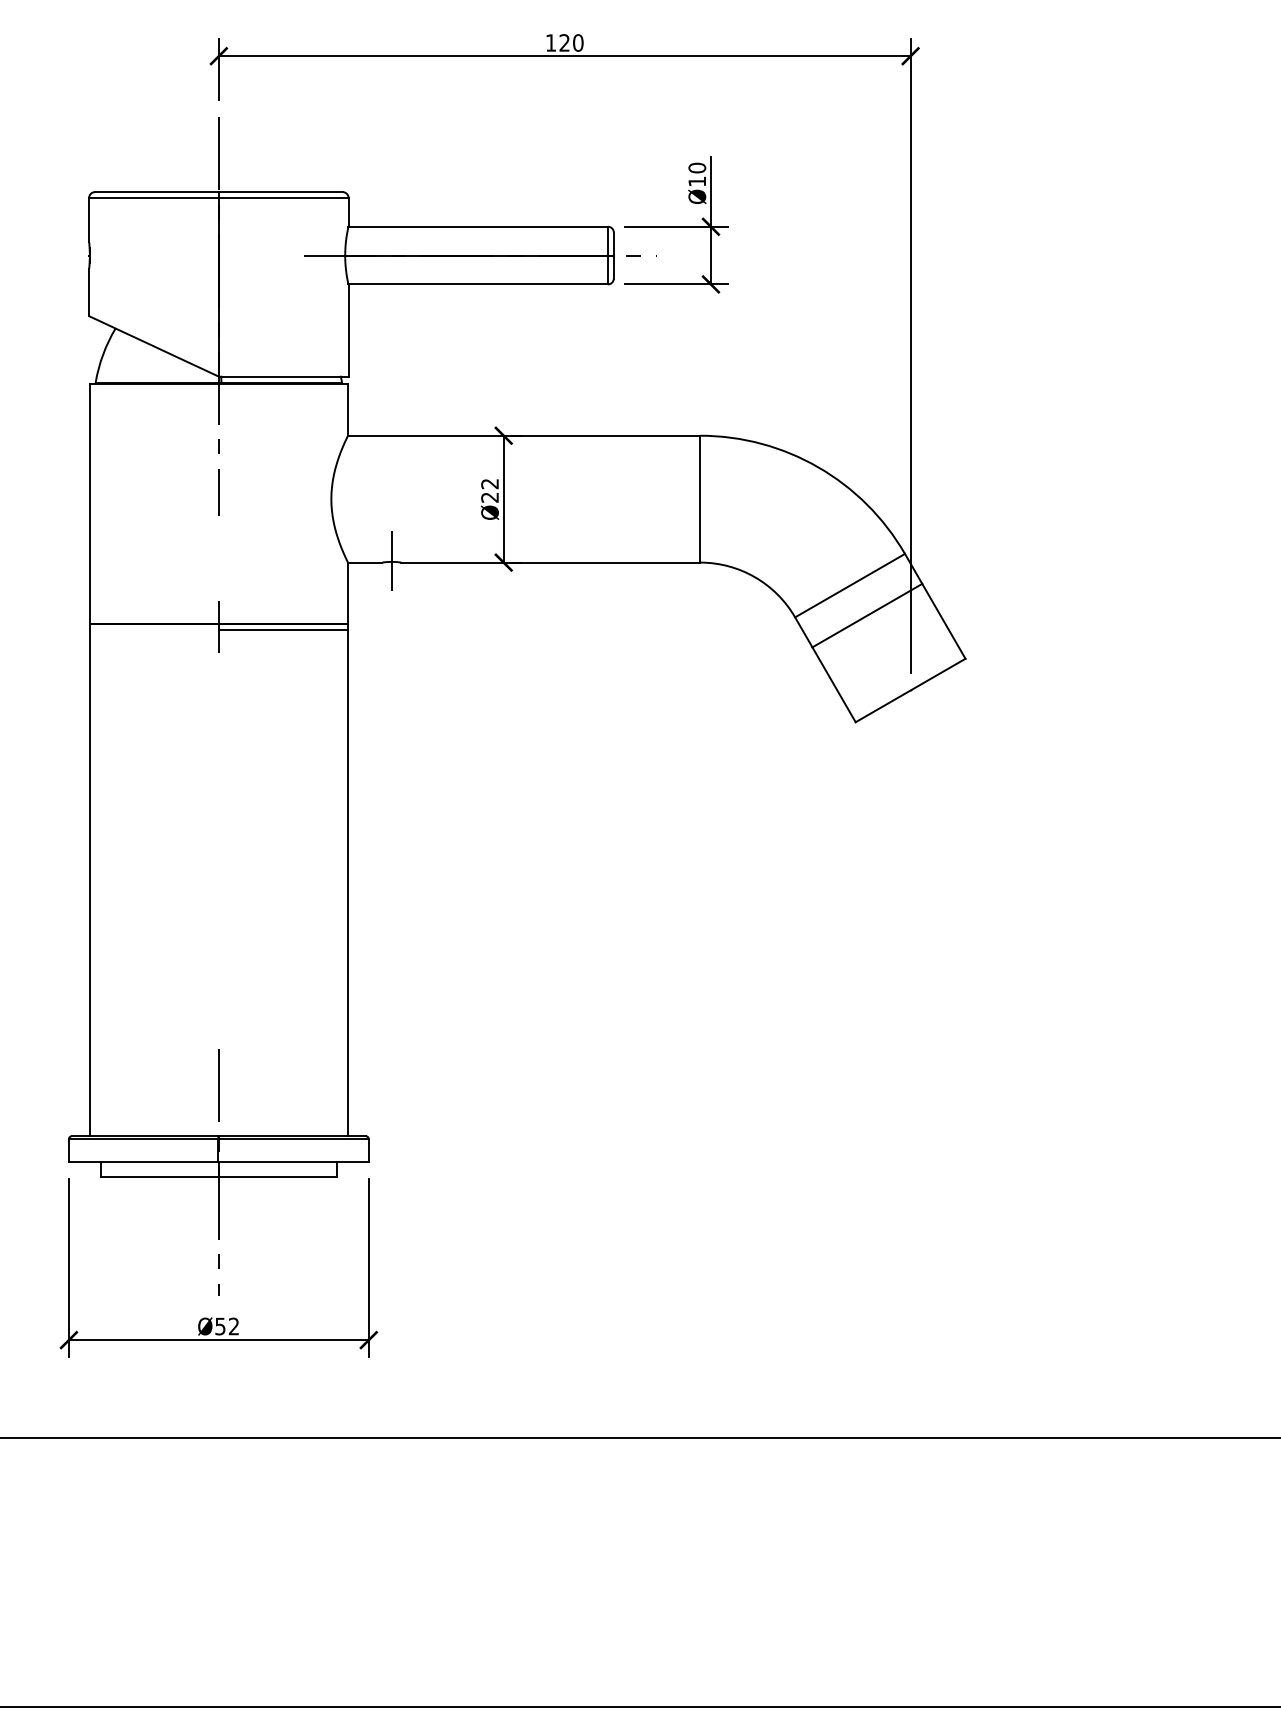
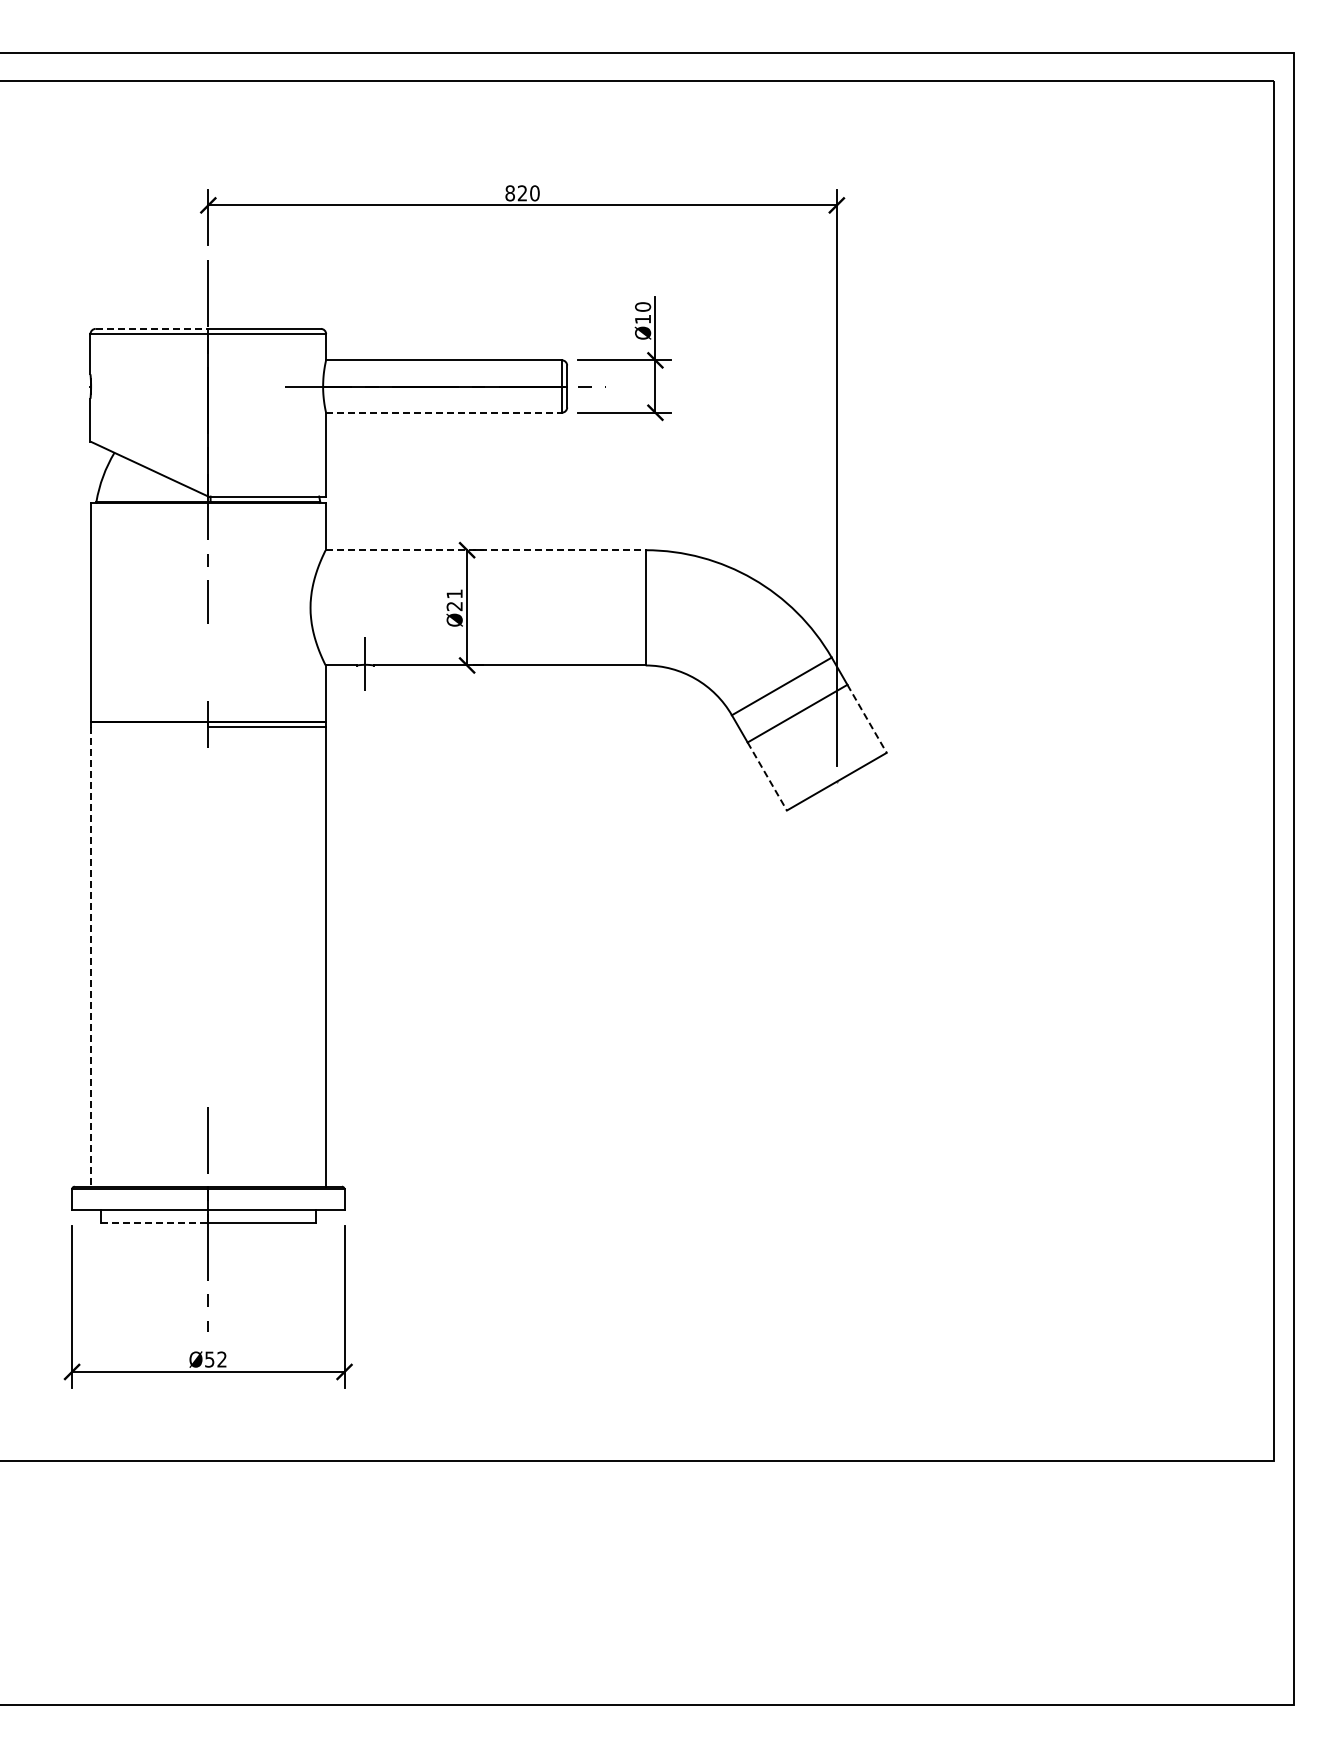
text: (550, 43) -> (509, 193), 120 -> 820
line: (157, 191) -> (152, 328), solid -> dashed
line: (478, 284) -> (444, 412), solid -> dashed
line: (525, 436) -> (486, 550), solid -> dashed
text: (489, 483) -> (454, 593), Ø22 -> Ø21
line: (944, 622) -> (867, 719), solid -> dashed
line: (834, 684) -> (767, 776), solid -> dashed
line: (90, 882) -> (91, 956), solid -> dashed
line: (159, 1176) -> (154, 1223), solid -> dashed

